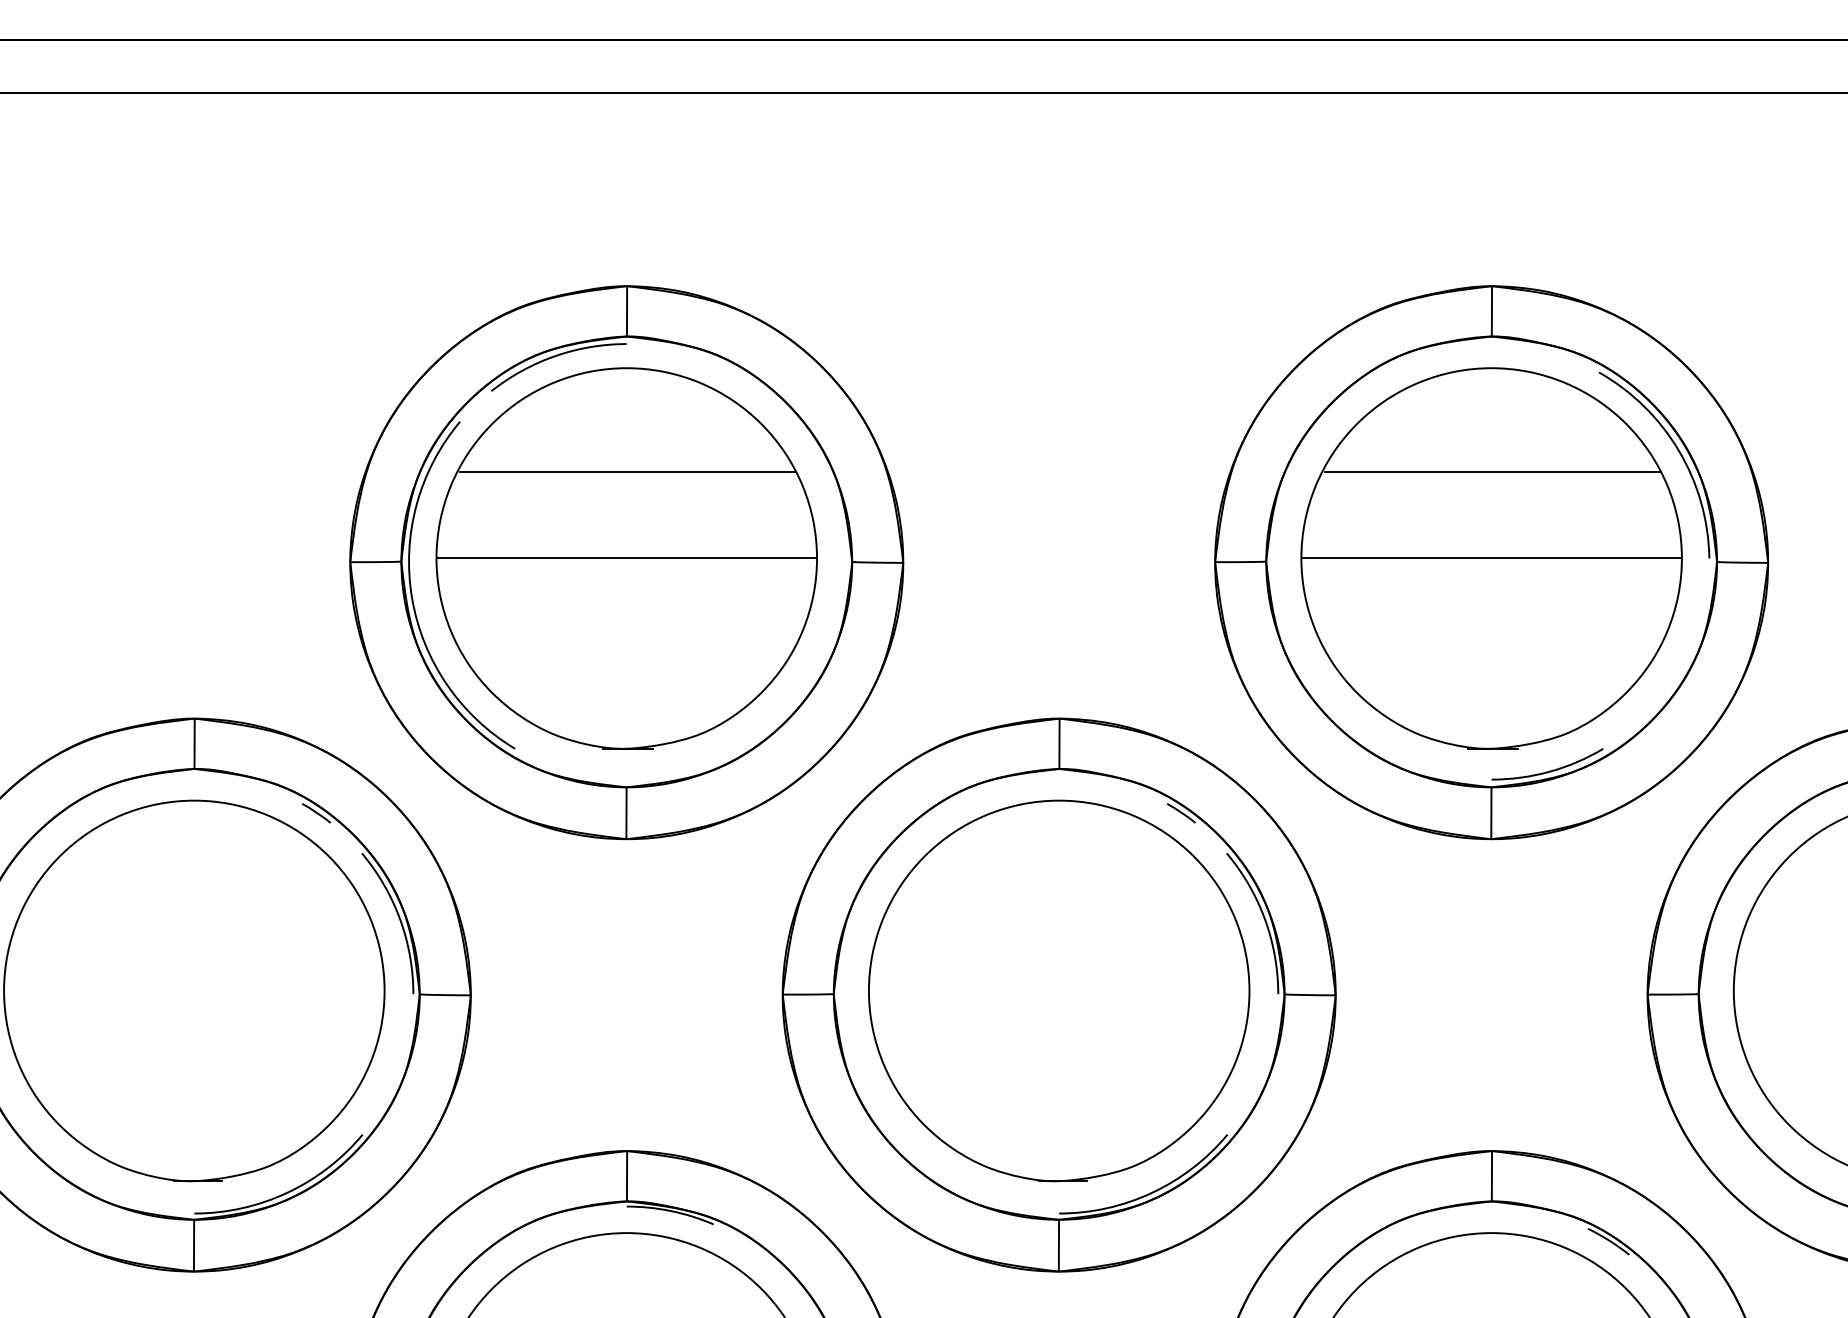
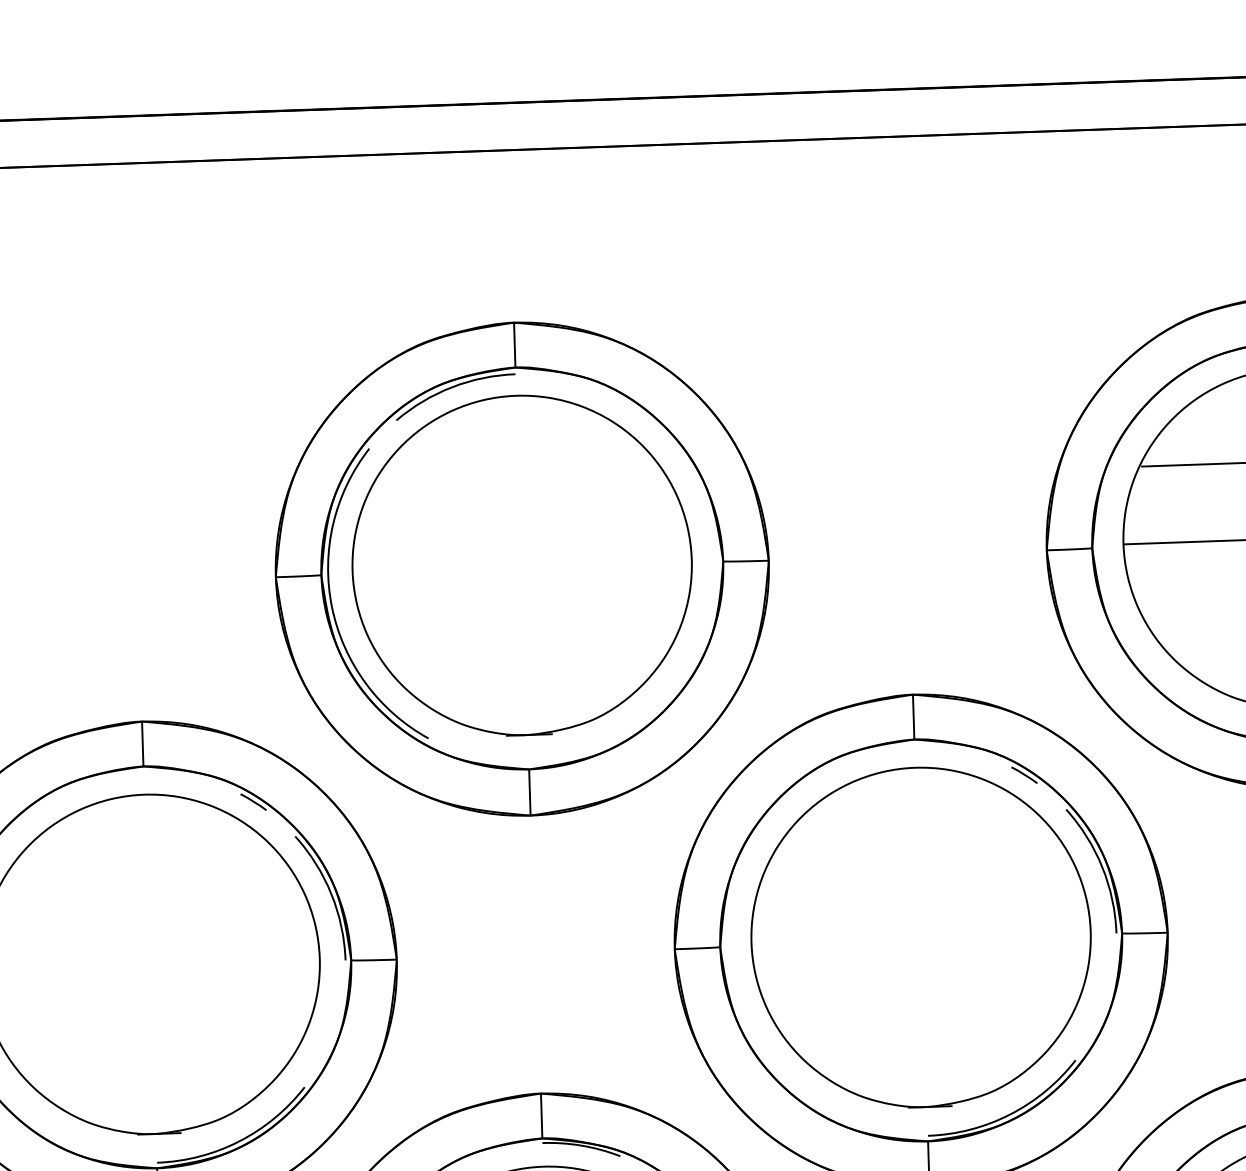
line: (627, 471) -> (520, 487), removed
line: (625, 558) -> (521, 565), removed

